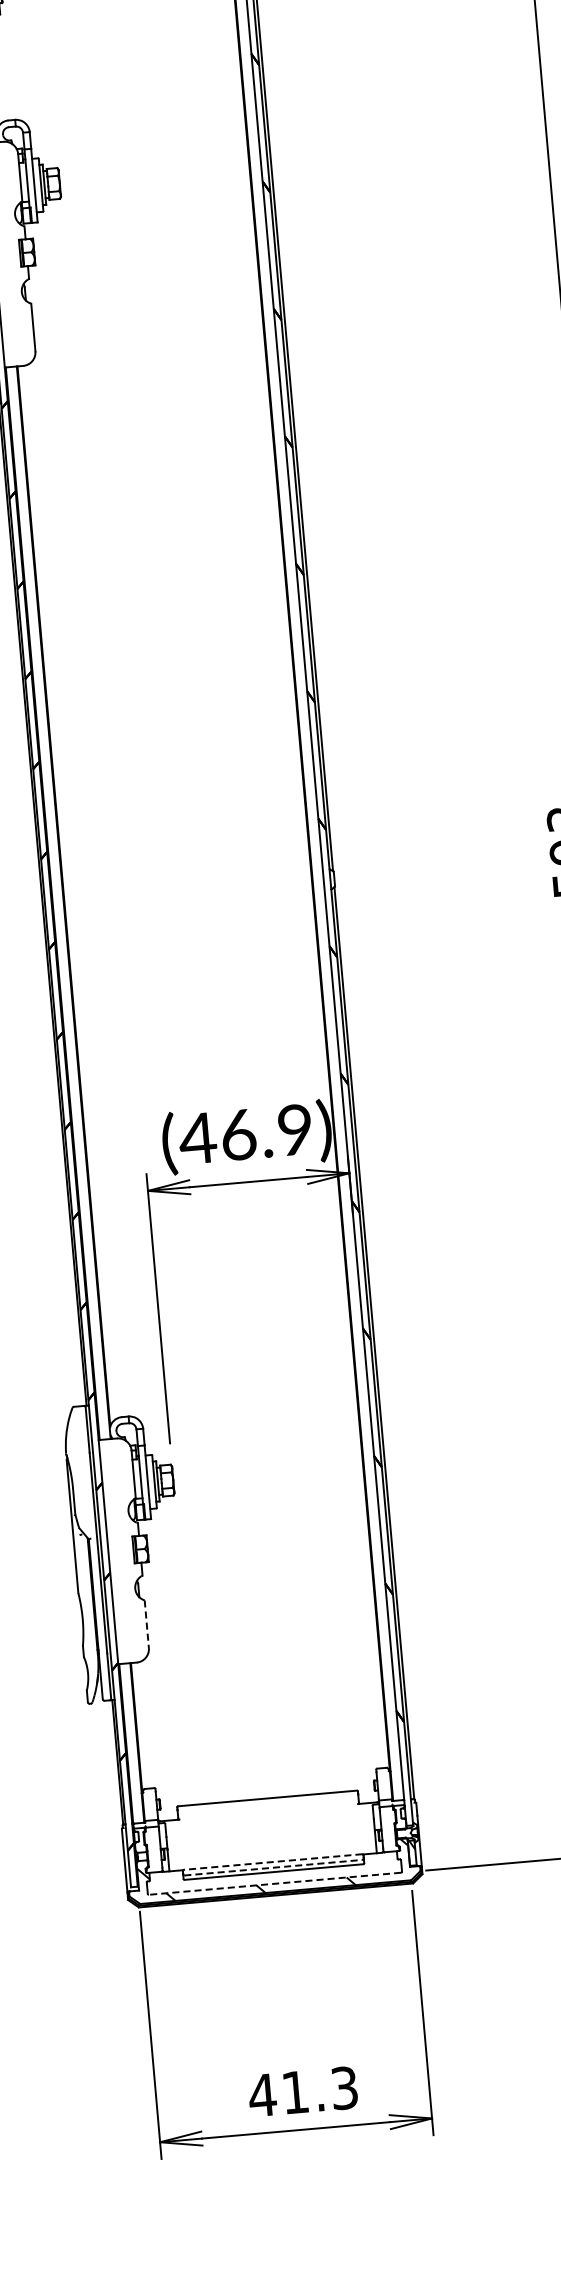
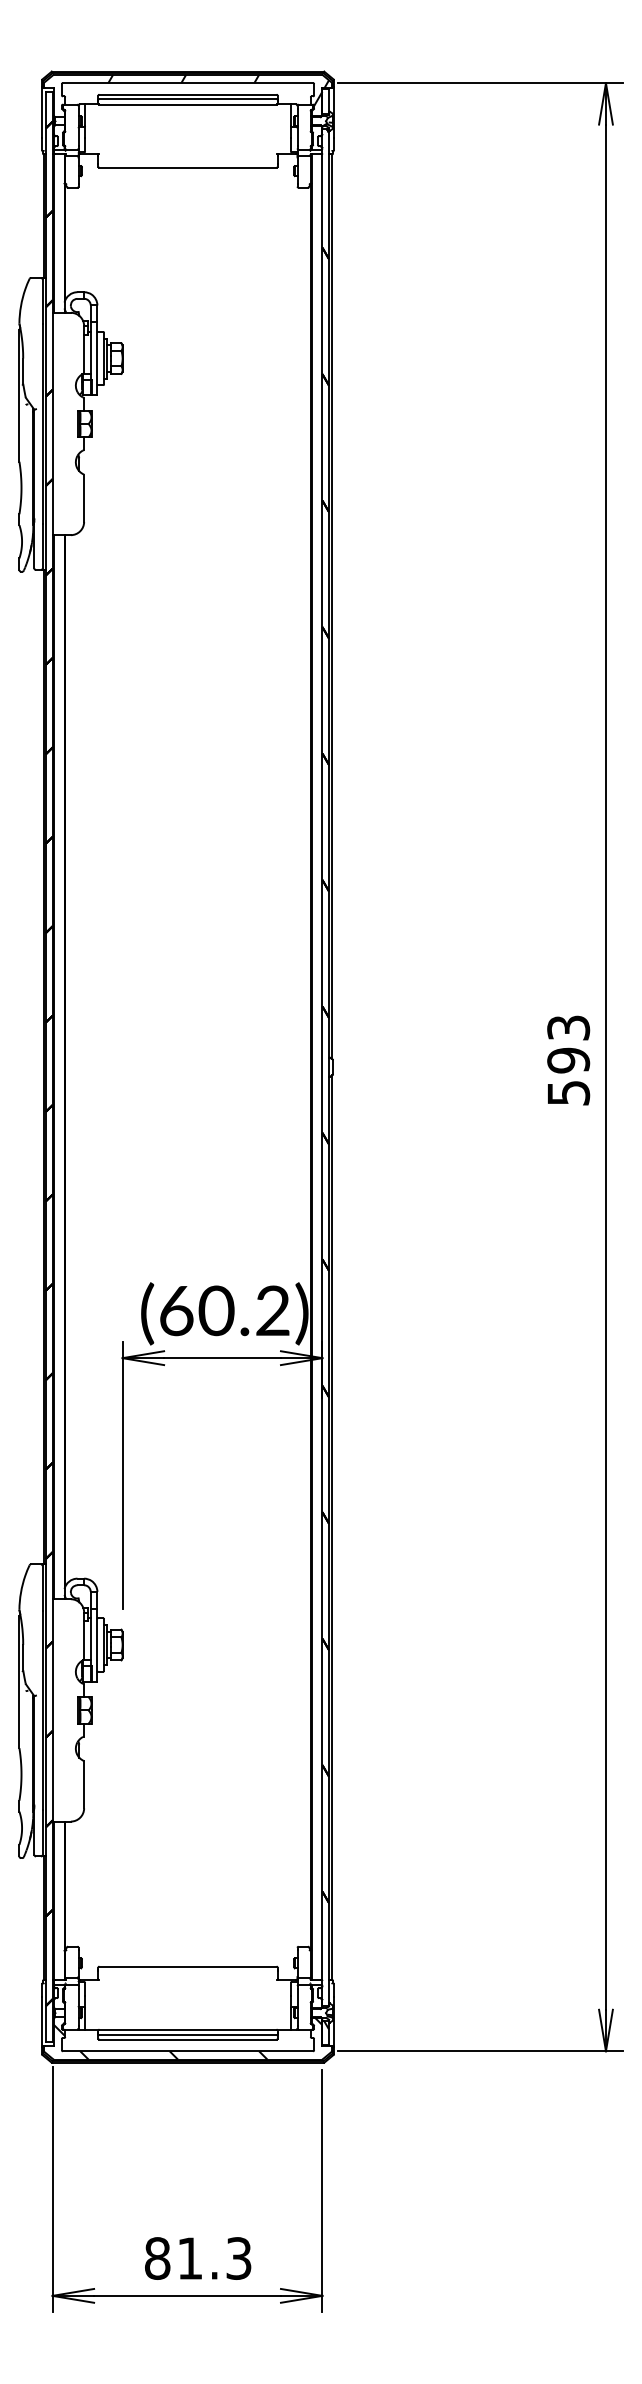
text: (245, 1133) -> (223, 1310), (46.9) -> (60.2)
line: (147, 1623) -> (84, 1784), dashed -> solid
line: (273, 1861) -> (188, 2029), dashed -> solid
line: (274, 1867) -> (188, 2035), dashed -> solid
line: (274, 1884) -> (187, 2051), dashed -> solid
text: (262, 2095) -> (157, 2258), 41.3 -> 81.3

